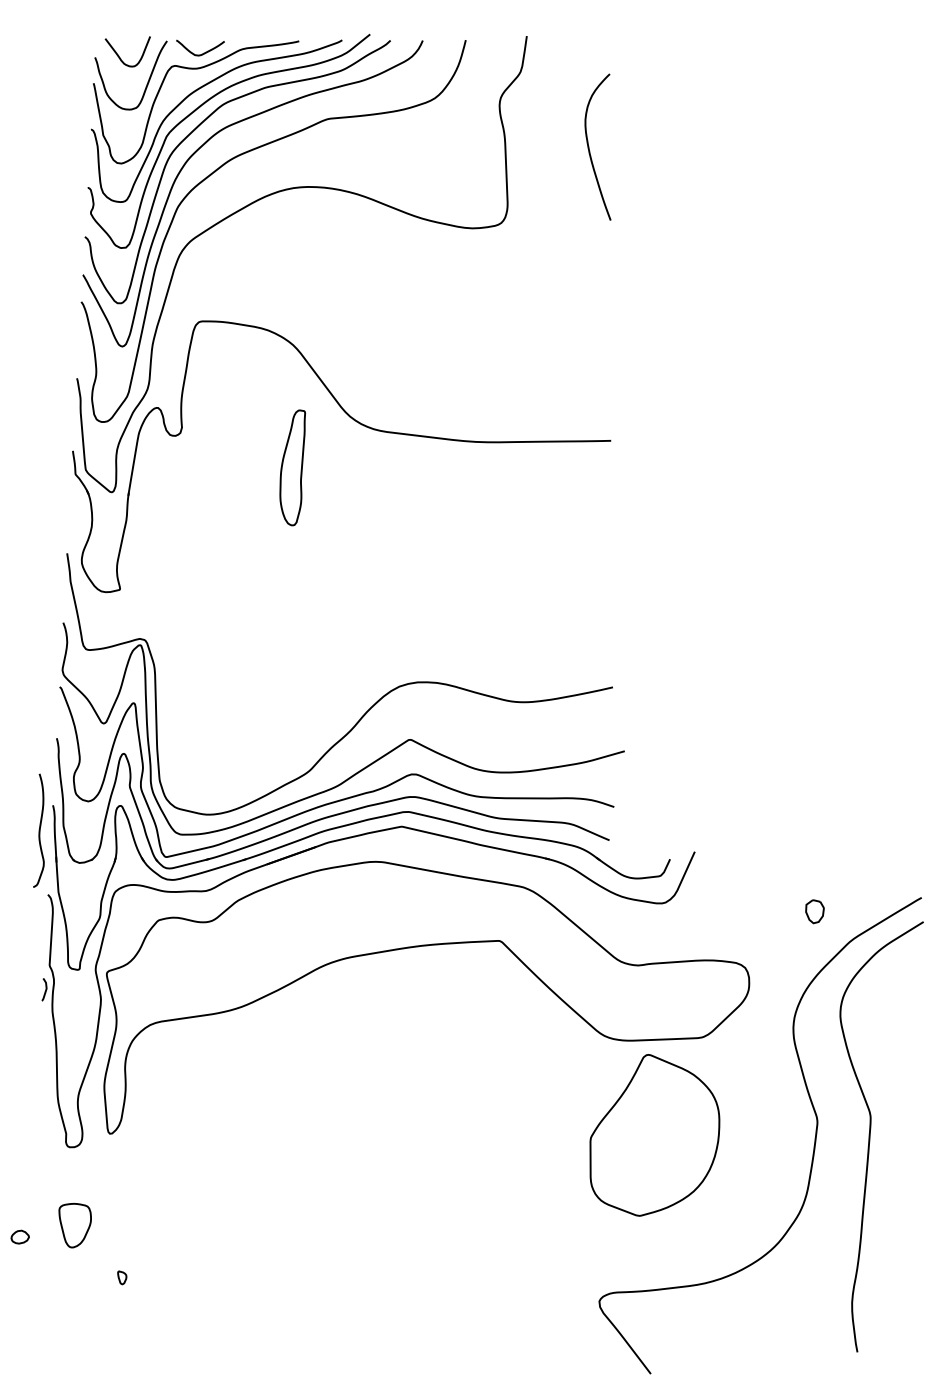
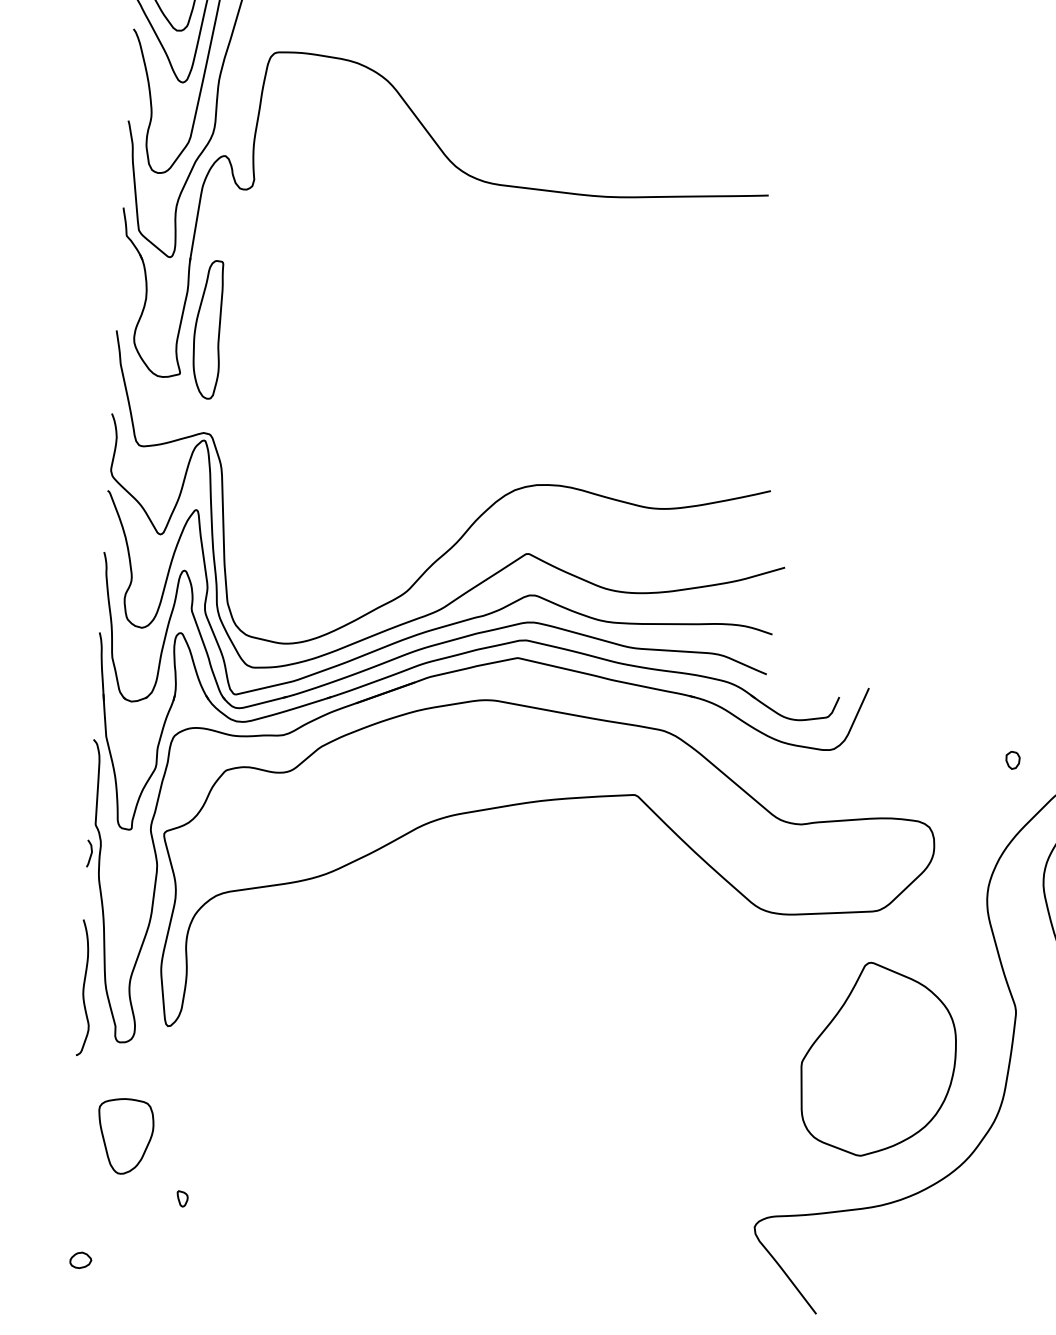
part: (292, 467) -> (208, 329), moved
curve: (38, 830) -> (82, 987), moved
part: (814, 912) -> (1012, 760), size x0.62
part: (654, 1135) -> (878, 1059), moved
part: (74, 1225) -> (125, 1136), size x1.43
part: (19, 1236) -> (79, 1259), moved

